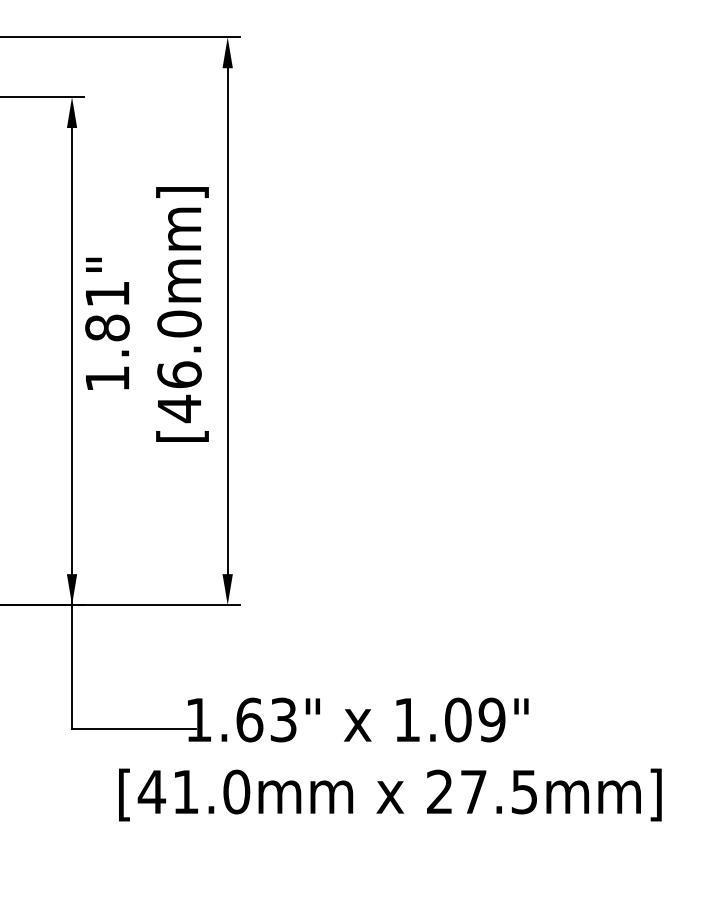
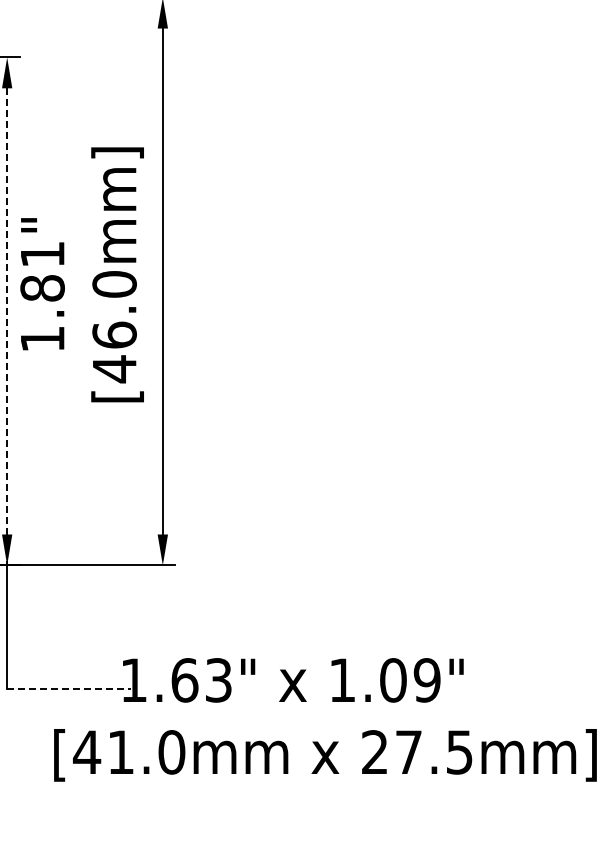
line: (72, 366) -> (7, 326), solid -> dashed
line: (134, 729) -> (69, 689), solid -> dashed

